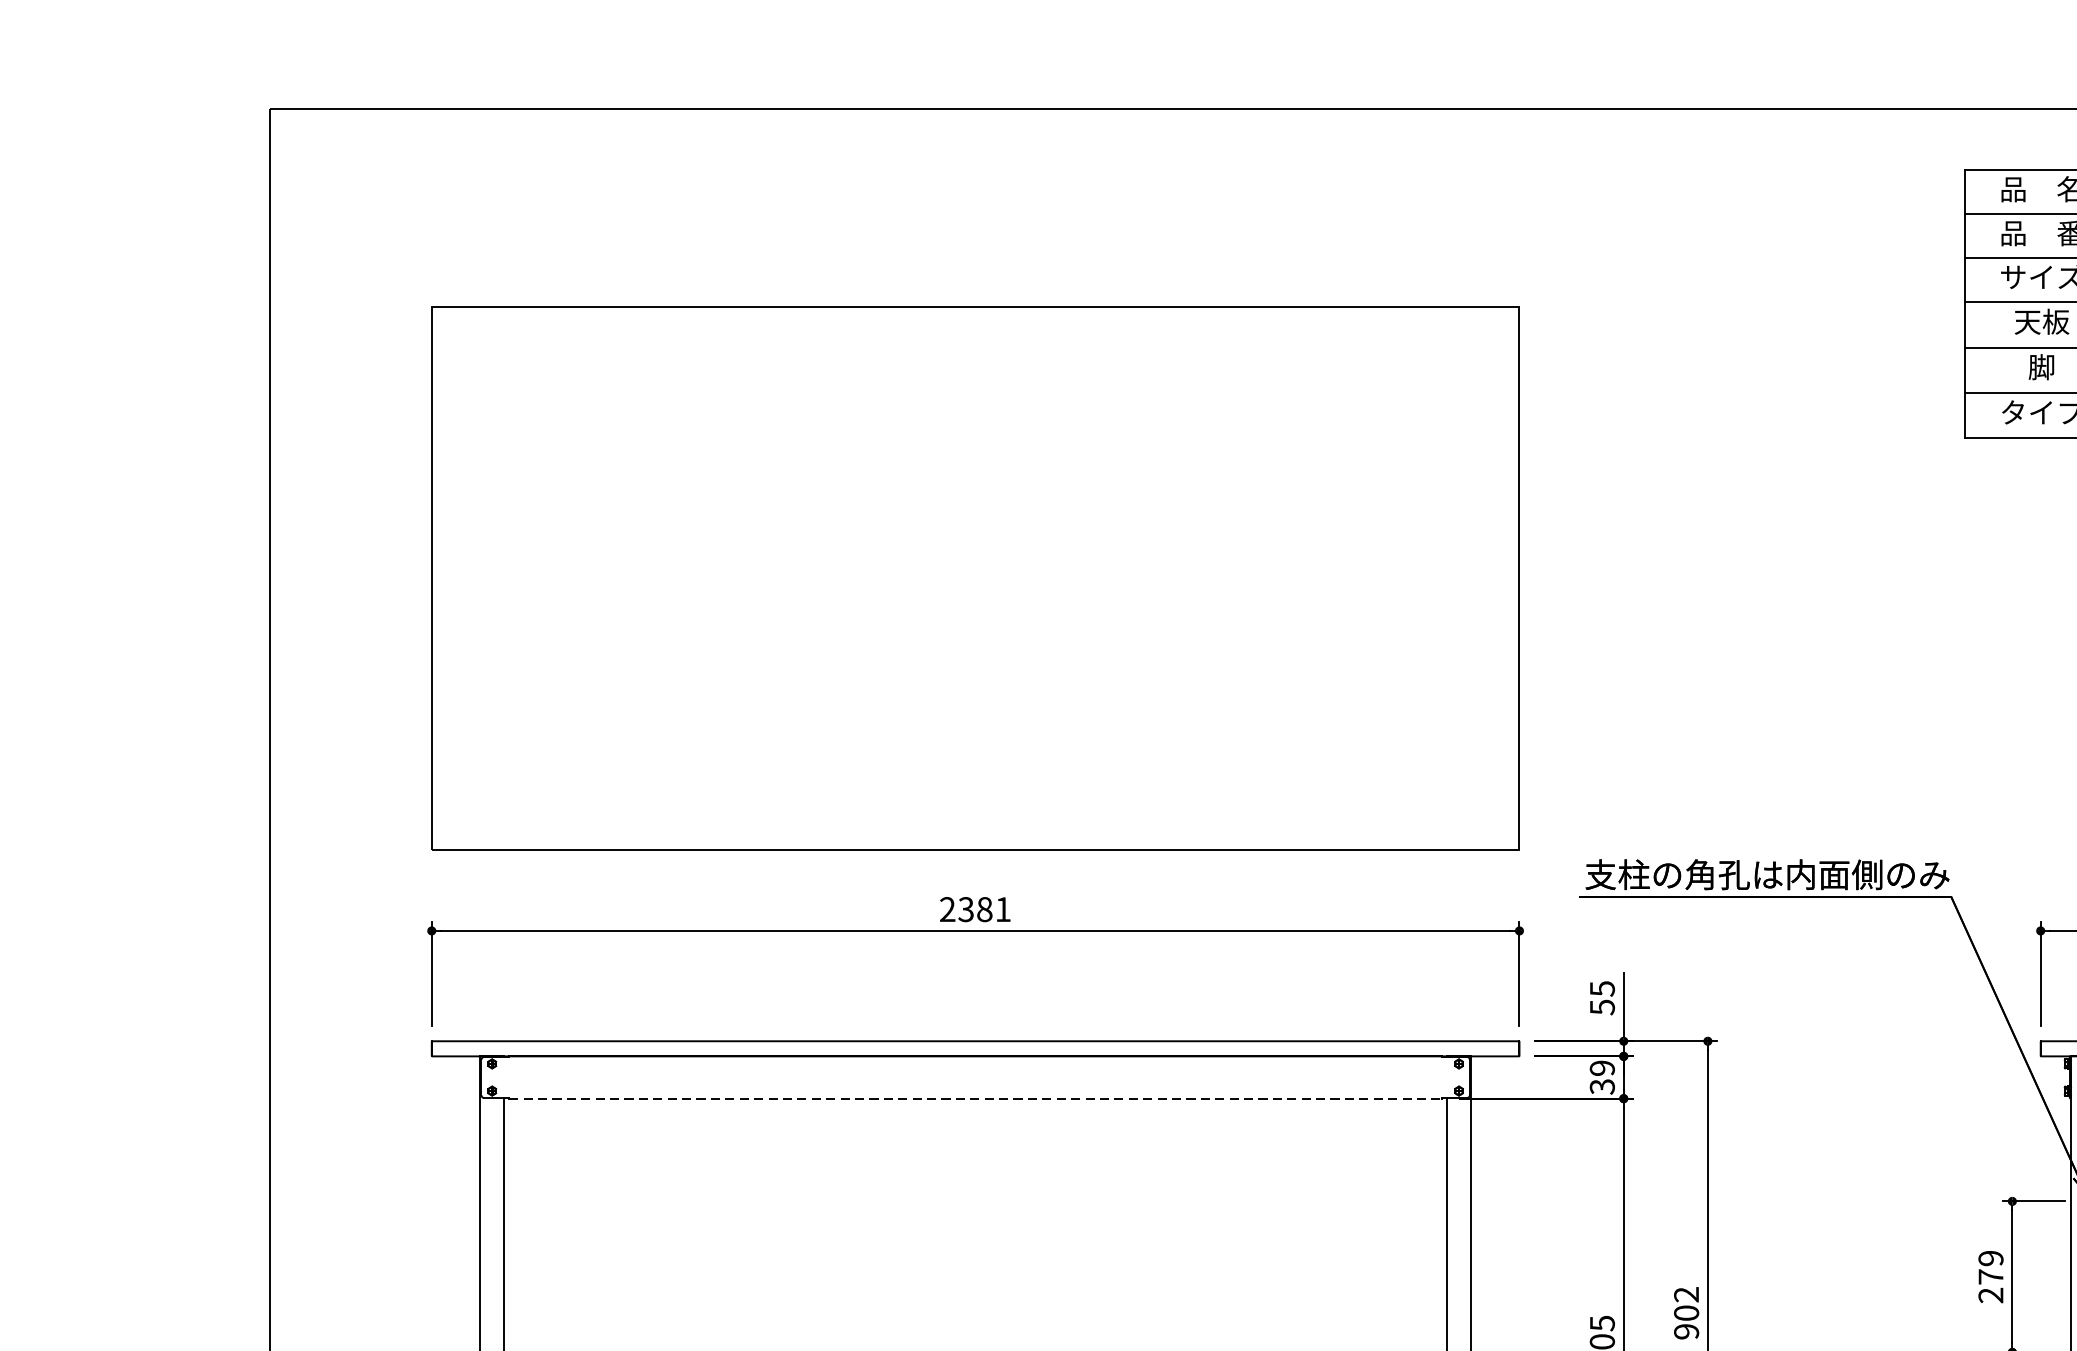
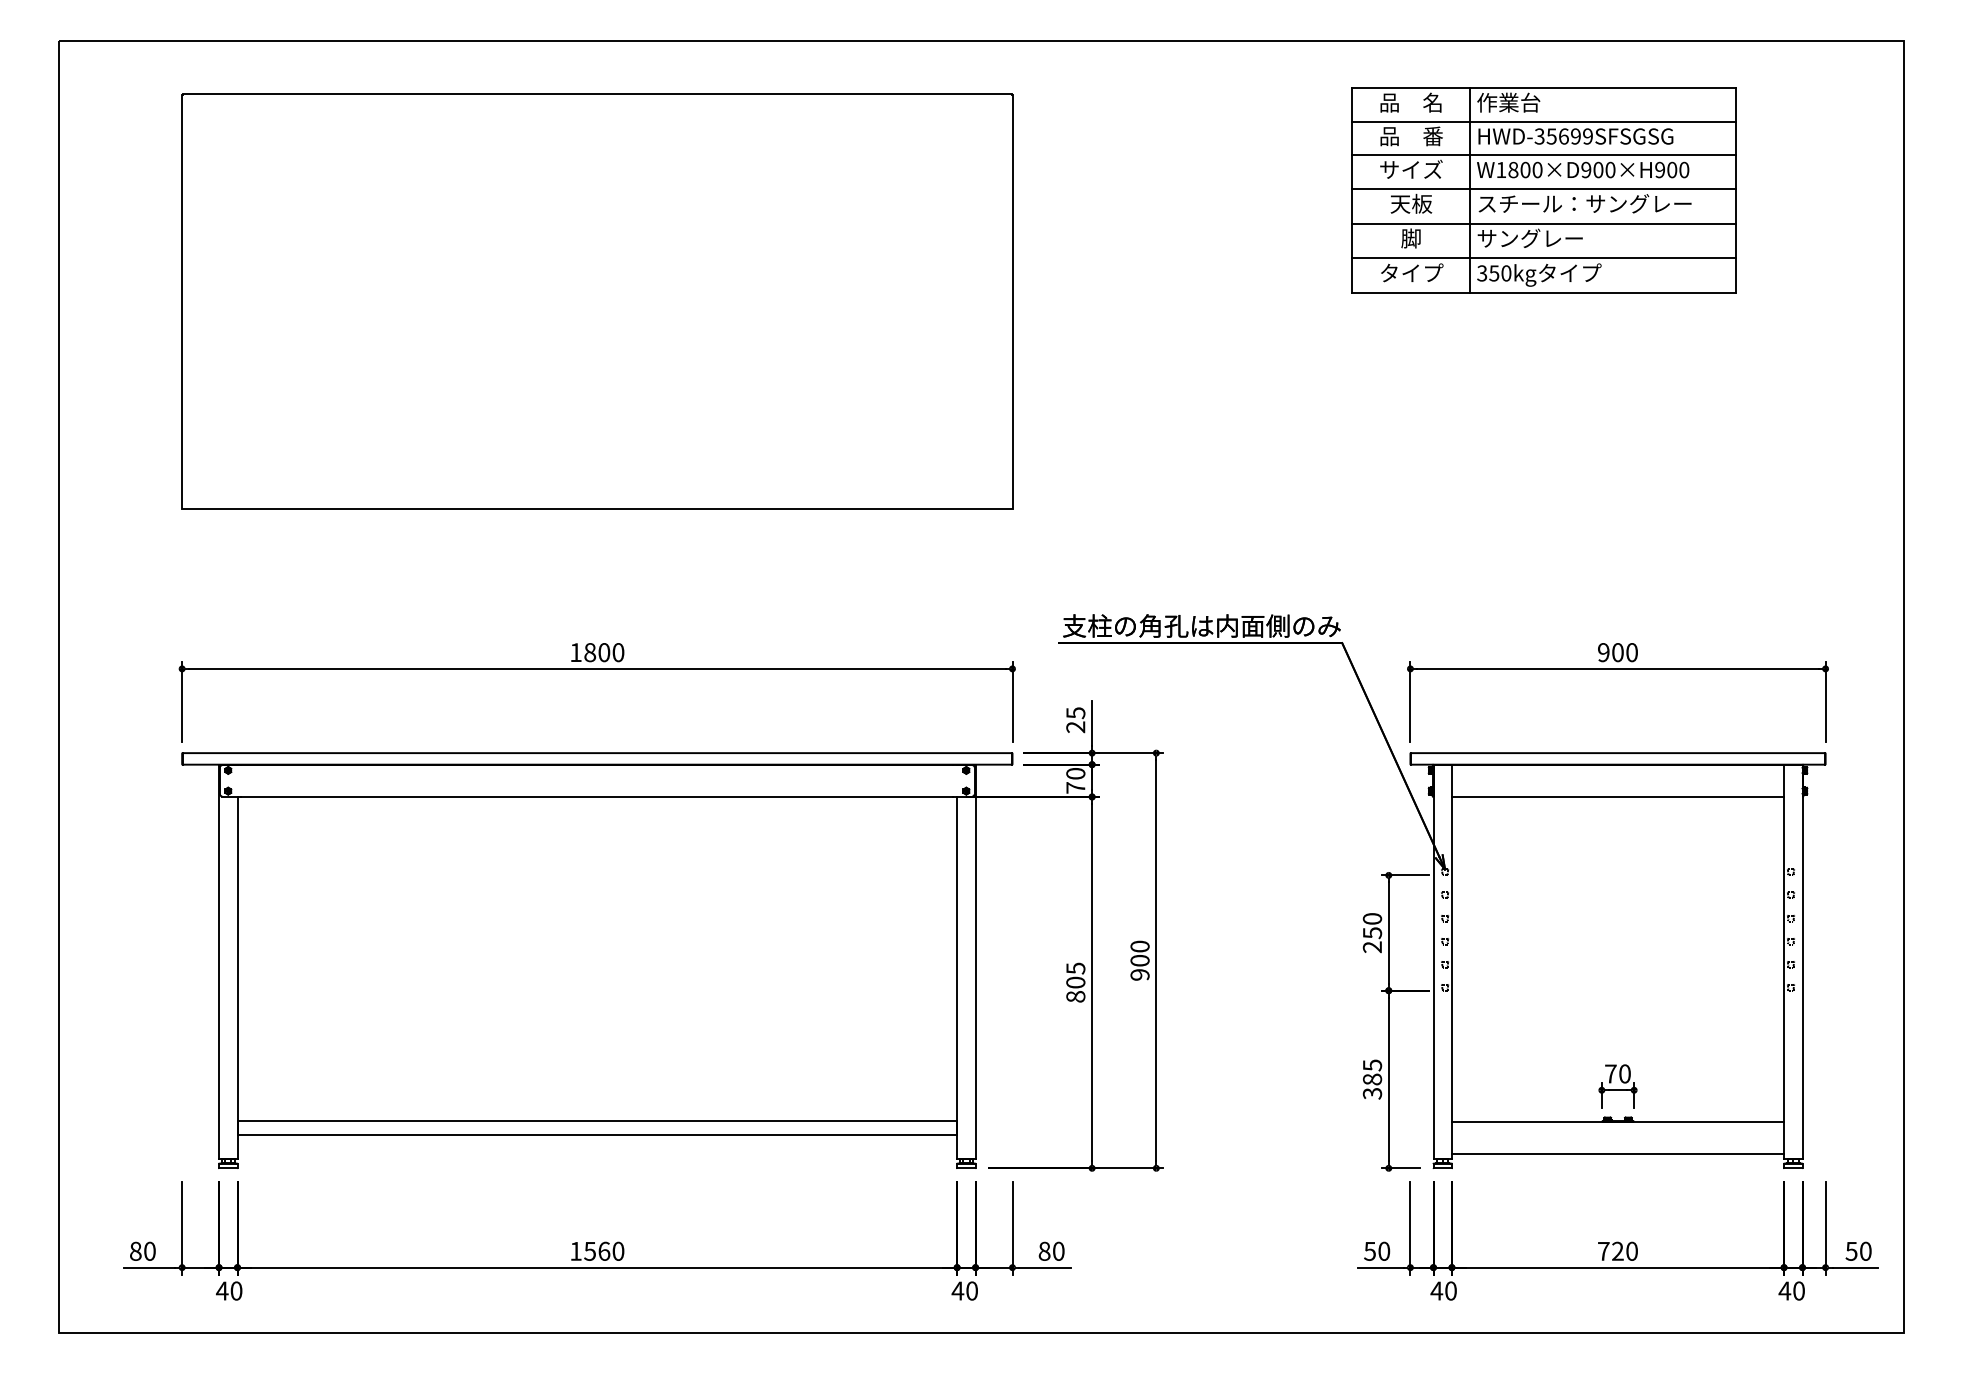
part: (975, 578) -> (597, 301), moved
text: (975, 909) -> (597, 652), 2381 -> 1800
text: (1601, 1007) -> (1075, 727), 55 -> 25
text: (1601, 1077) -> (1075, 780), 39 -> 70
line: (975, 1098) -> (597, 796), dashed -> solid
text: (1991, 1268) -> (1372, 926), 279 -> 250
text: (1685, 1294) -> (1139, 946), 902 -> 900

